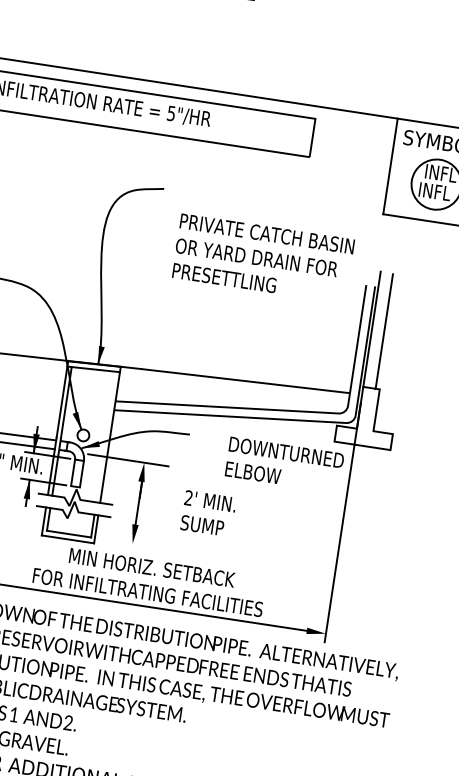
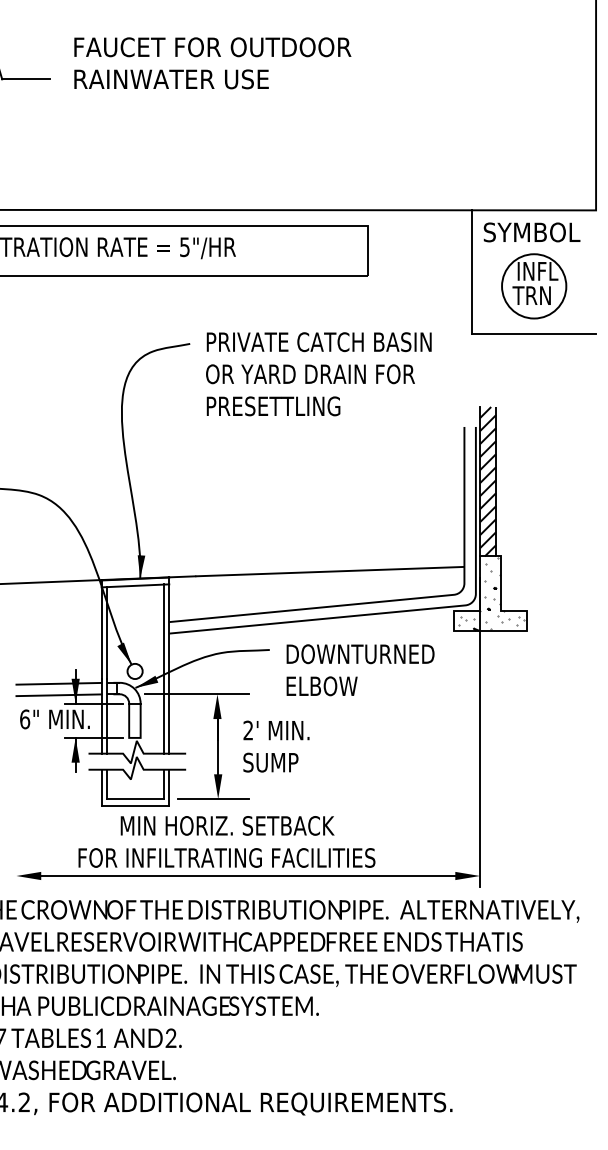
text: (434, 191) -> (532, 295), INFL -> TRN
text: (262, 258) -> (318, 374), moved
hatch: (378, 330) -> (488, 481), added
hatch: (367, 417) -> (491, 594), added
line: (106, 436) -> (164, 668), added
text: (284, 465) -> (360, 670), moved
text: (208, 513) -> (276, 746), moved
line: (129, 543) -> (213, 799), added
text: (149, 579) -> (226, 841), moved

